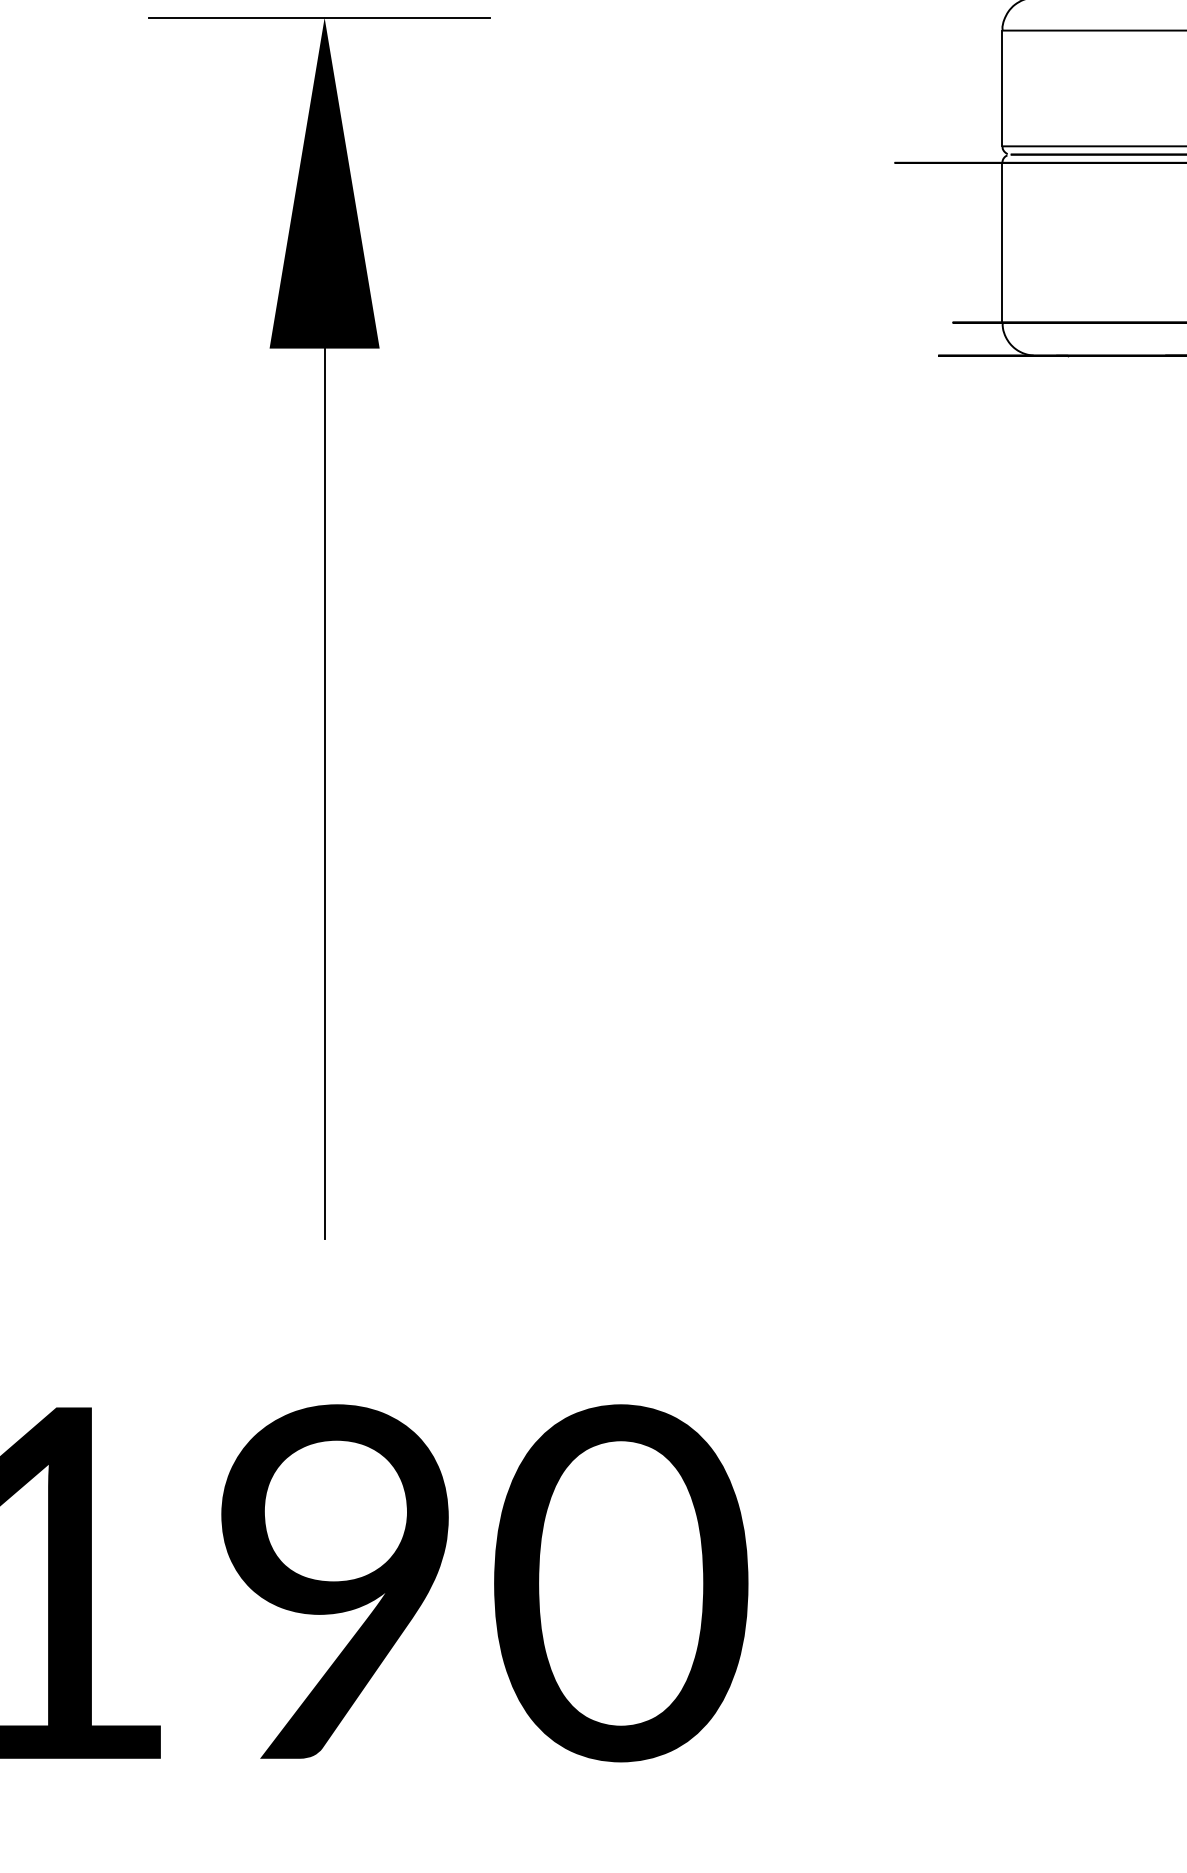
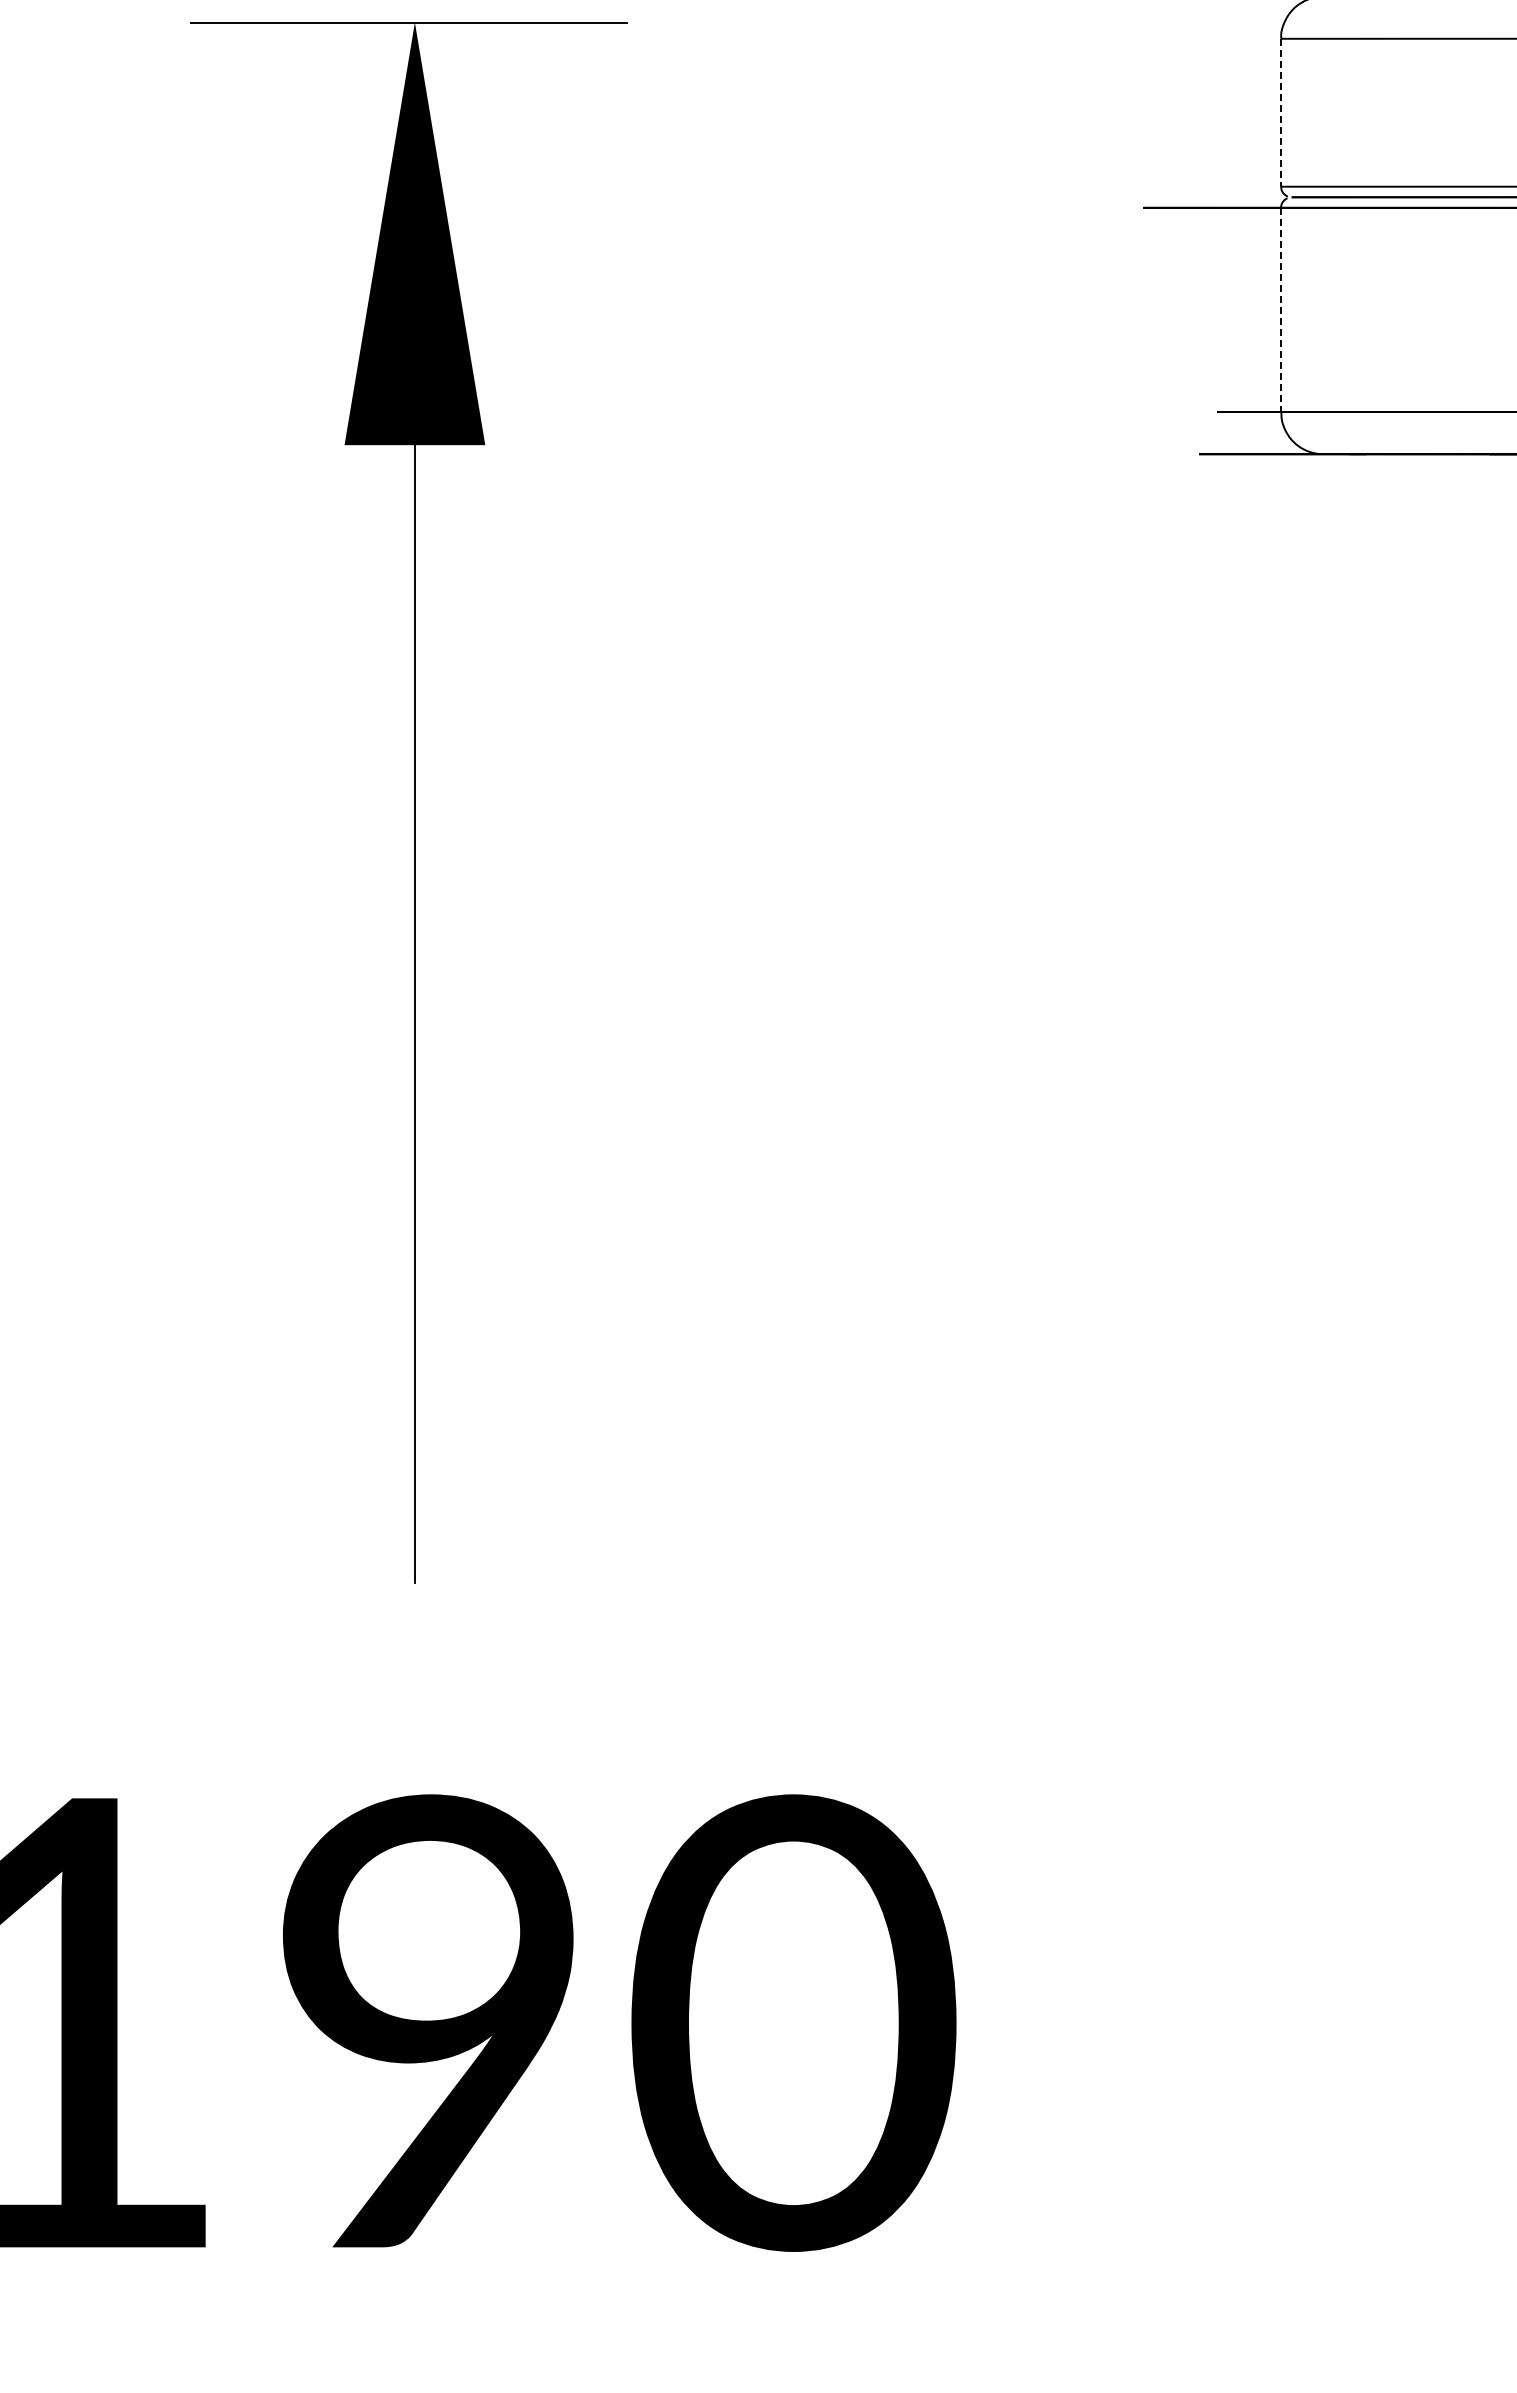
line: (1002, 88) -> (1281, 112), solid -> dashed
line: (1002, 243) -> (1281, 310), solid -> dashed

